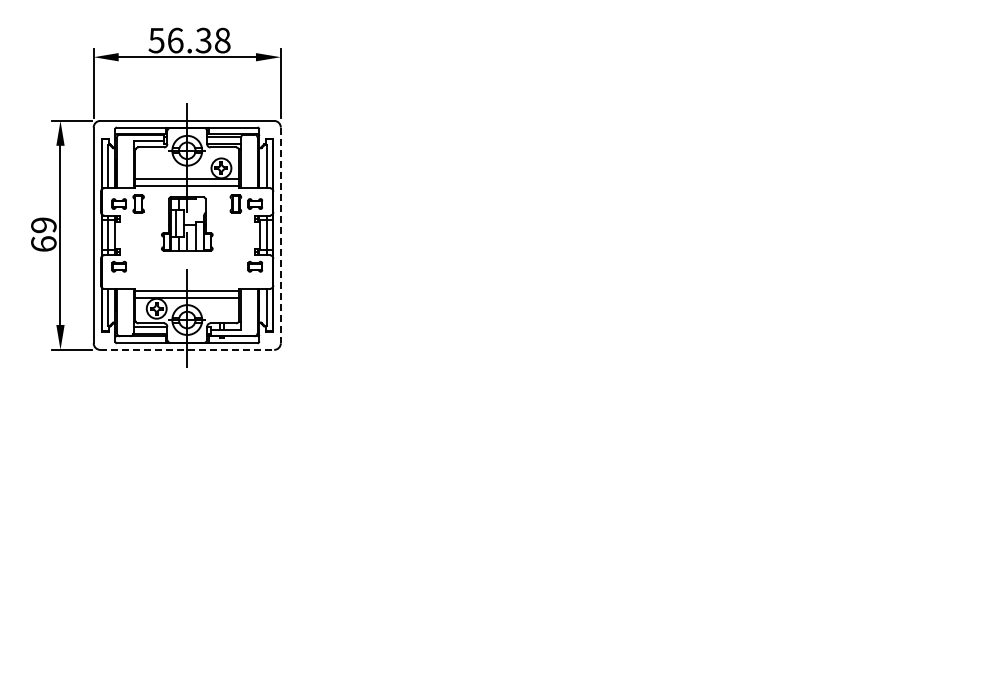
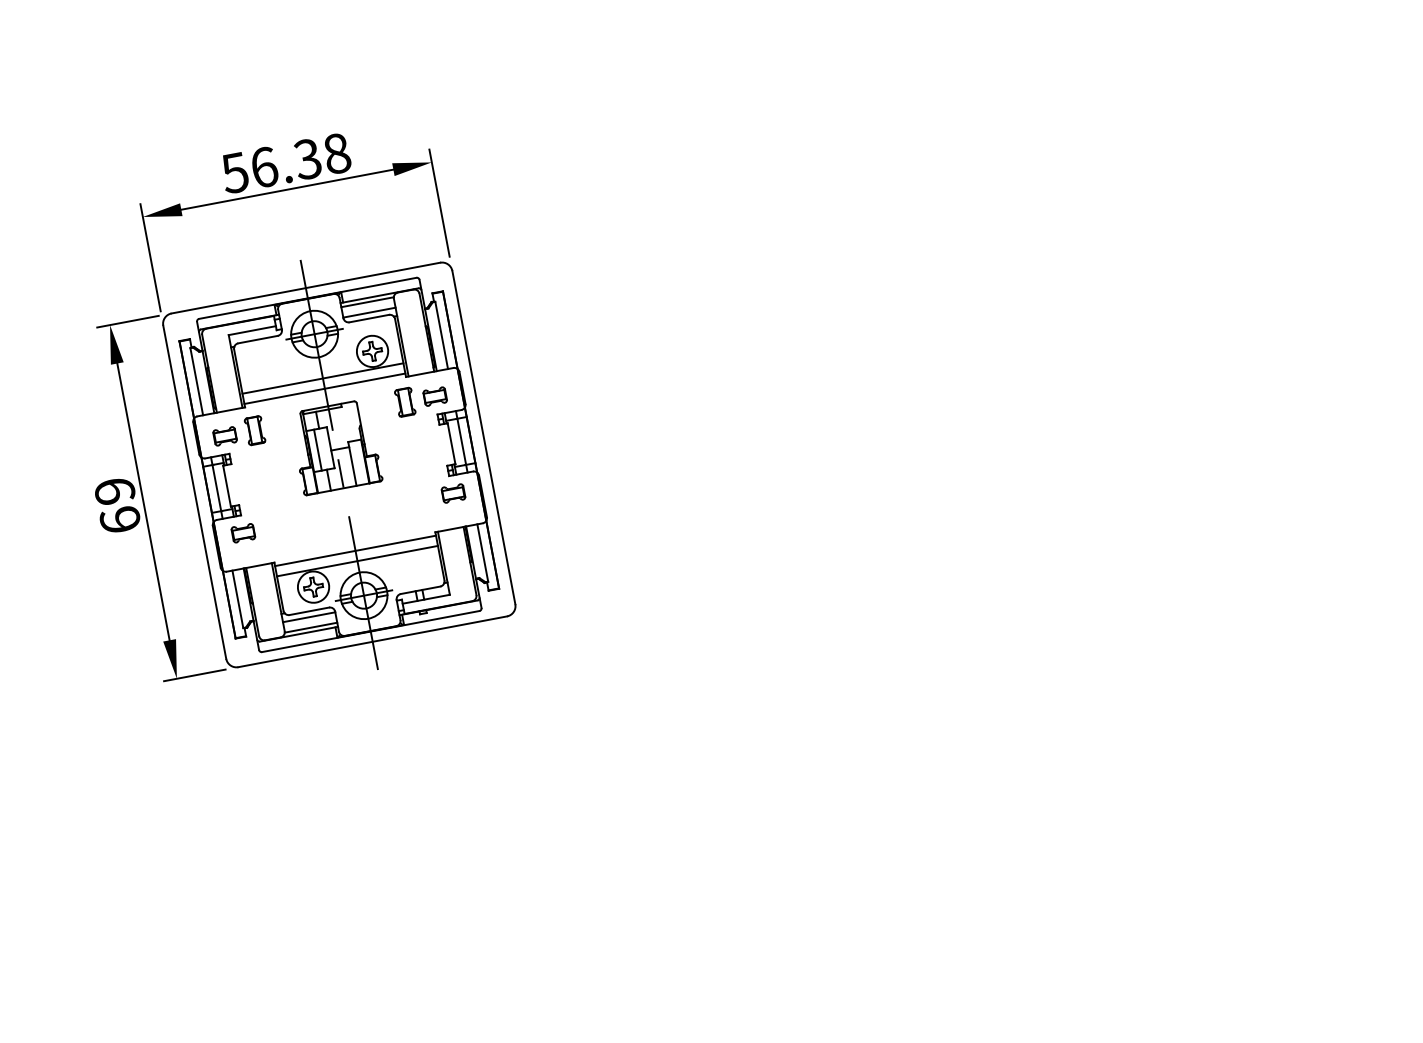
line: (280, 235) -> (483, 437), dashed -> solid
line: (187, 349) -> (372, 641), dashed -> solid

